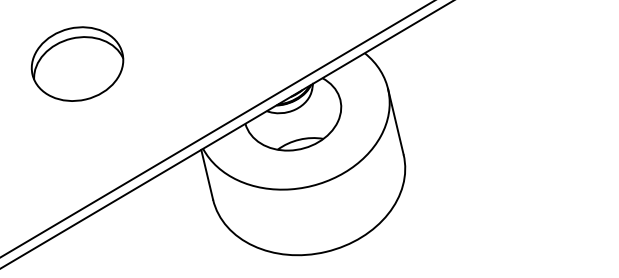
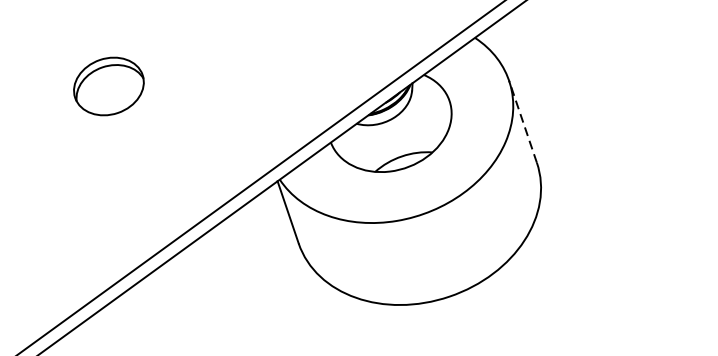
part: (77, 63) -> (108, 85), size x0.6
line: (395, 121) -> (522, 121), solid -> dashed

